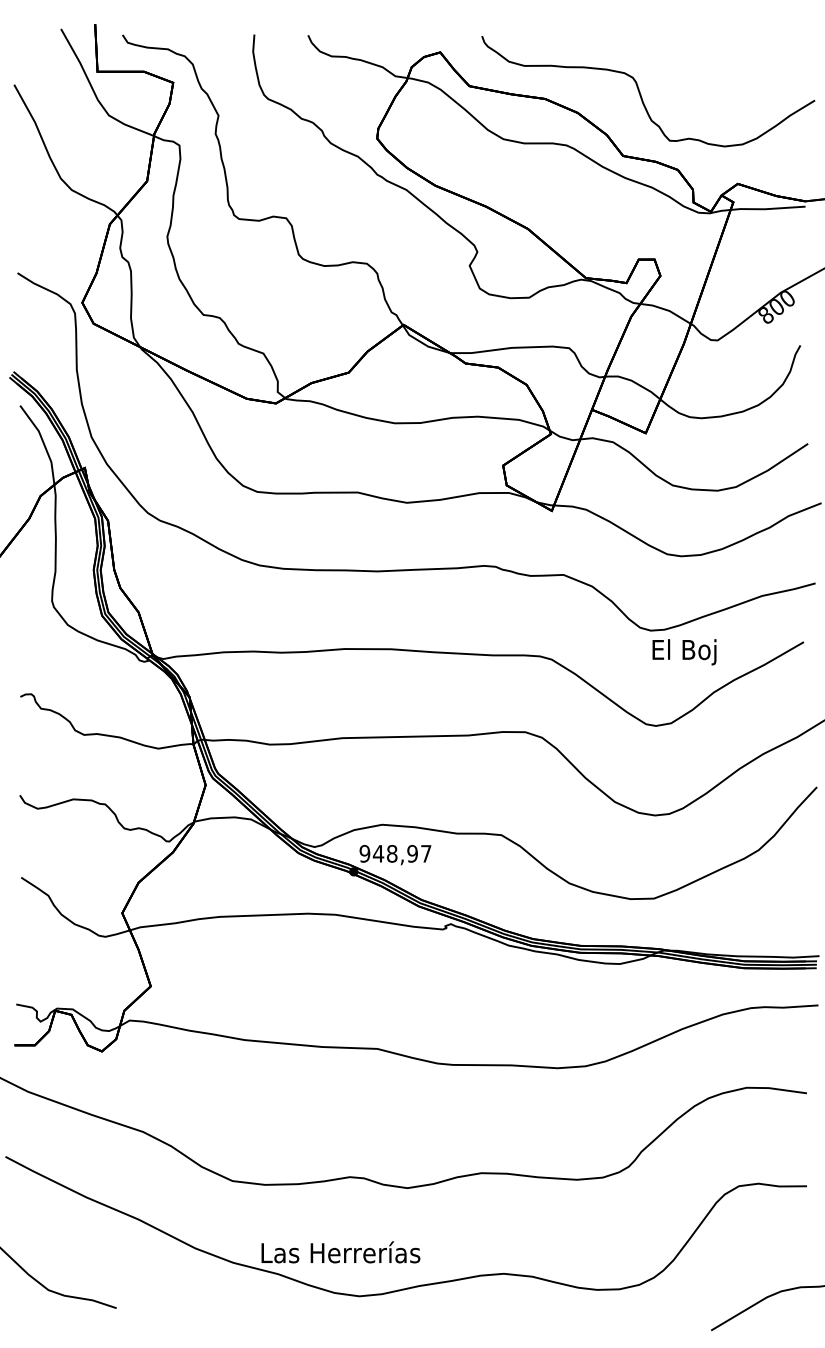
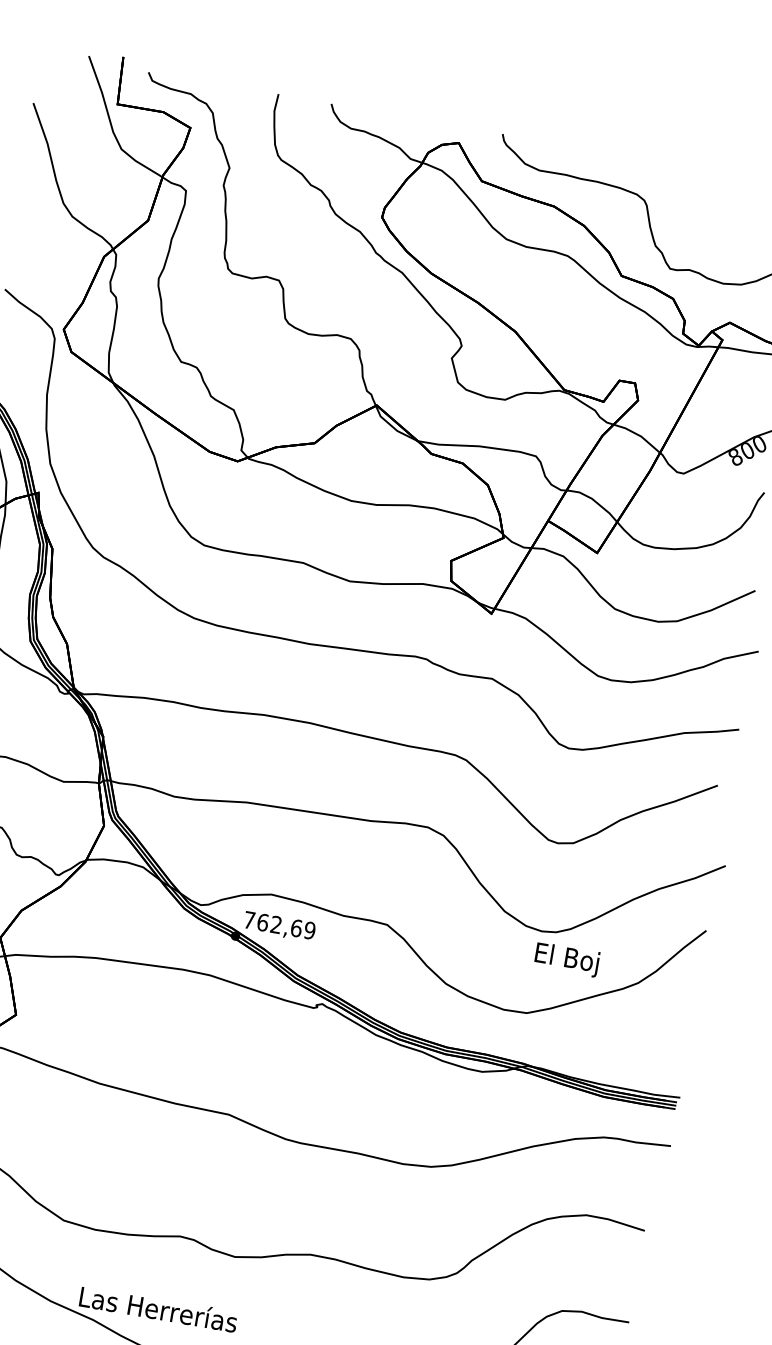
text: (684, 652) -> (566, 960), moved
text: (395, 853) -> (279, 925), 948,97 -> 762,69

